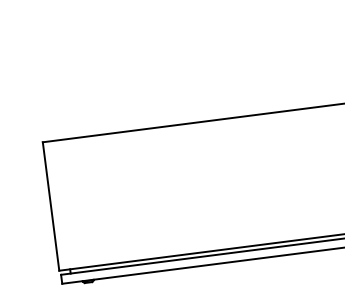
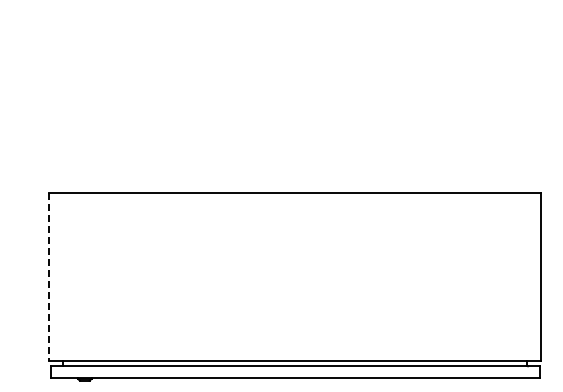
line: (51, 206) -> (49, 277), solid -> dashed

